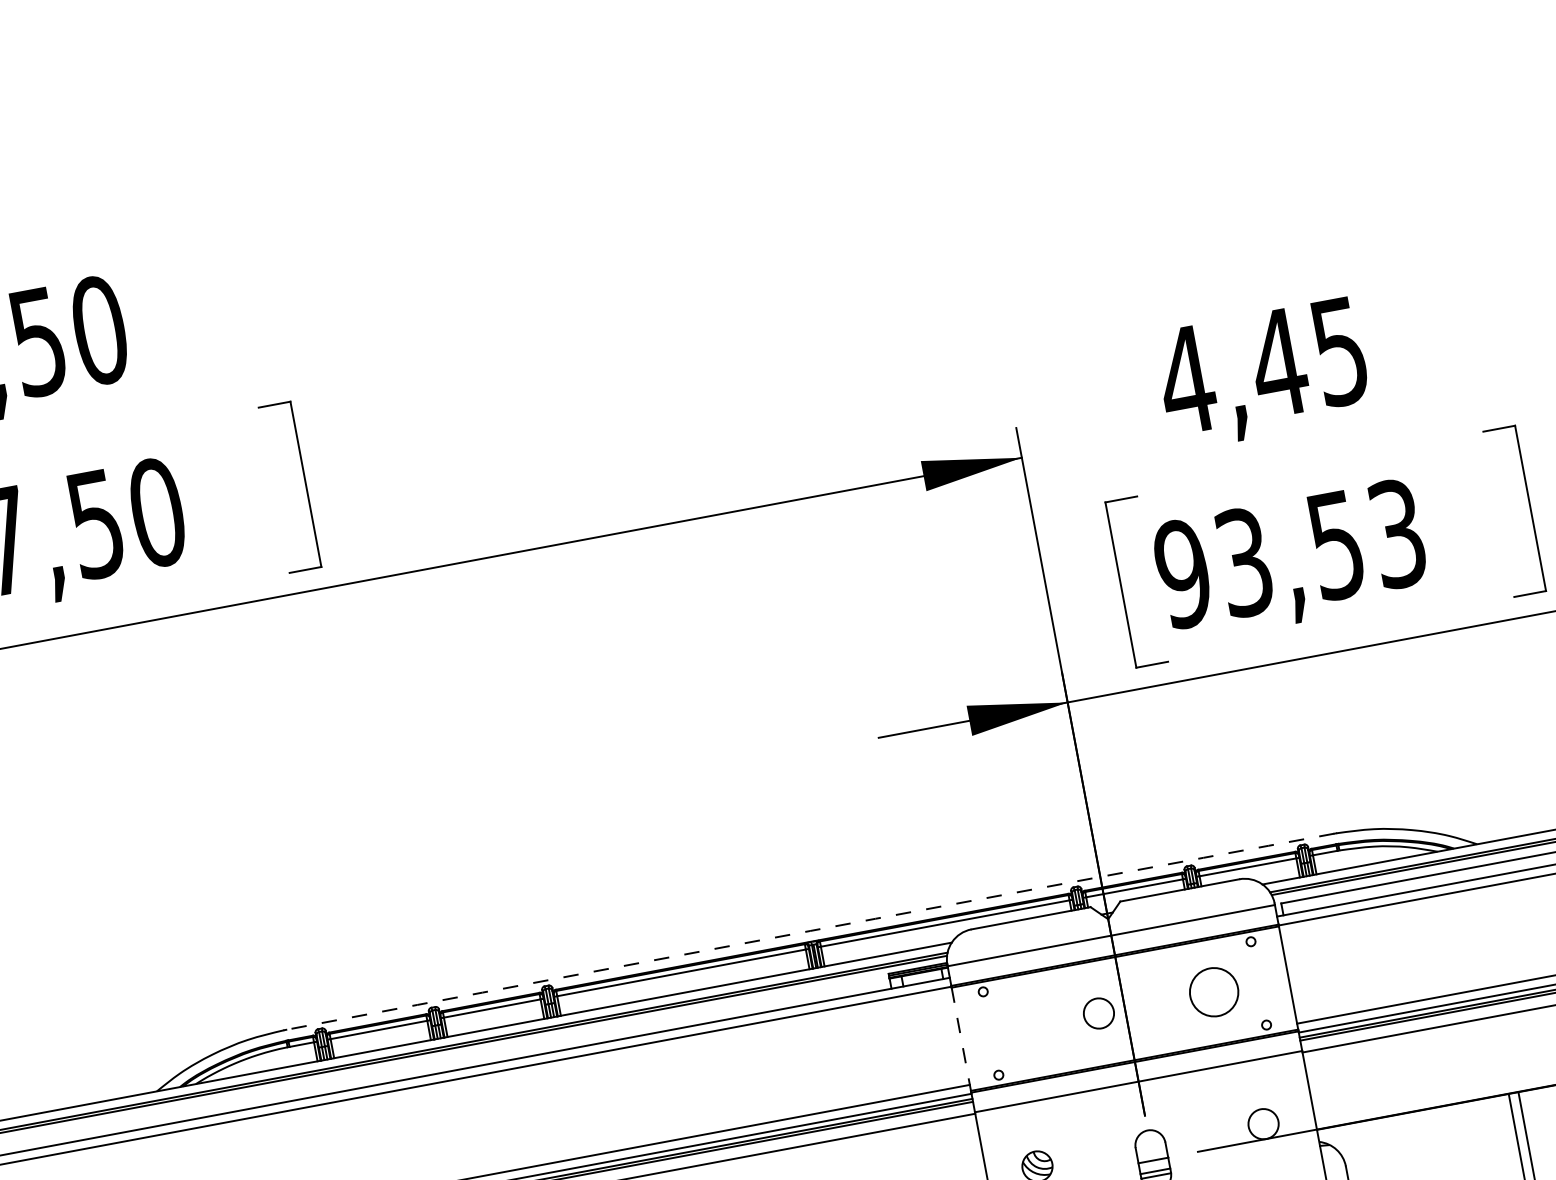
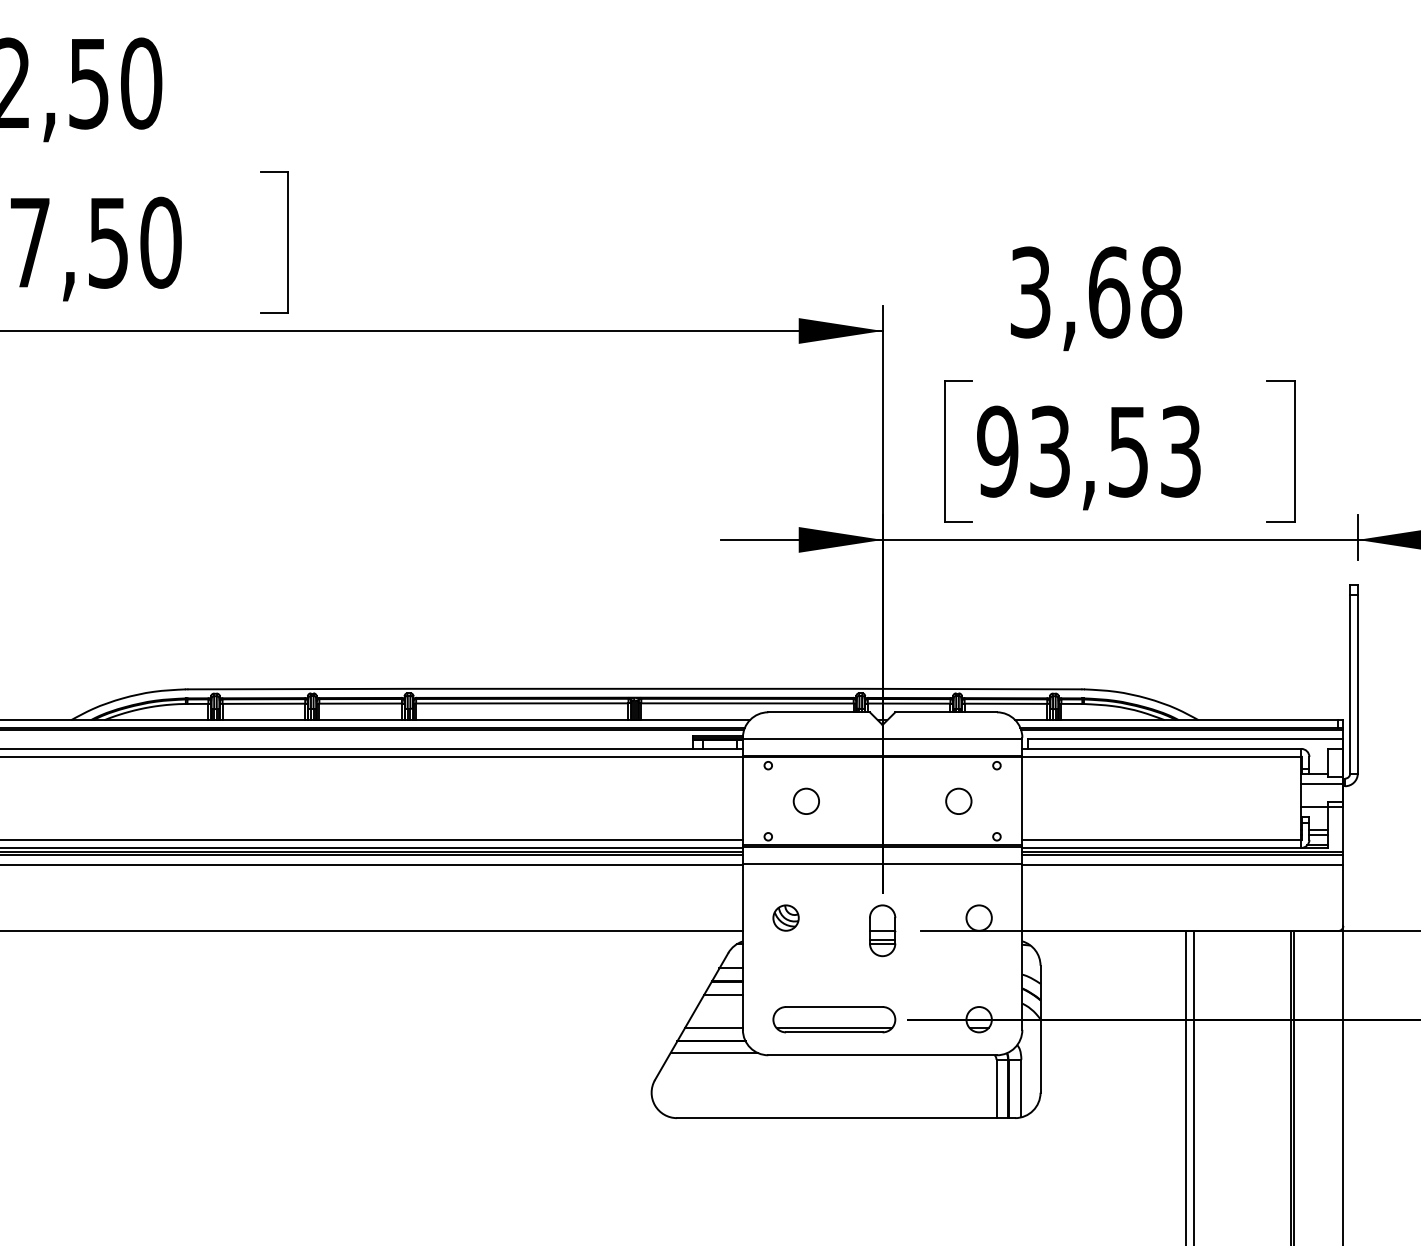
text: (1262, 366) -> (1095, 292), 4,45 -> 3,68
arc: (809, 930) -> (634, 688), dashed -> solid
circle: (1213, 990) -> (958, 800), size x0.62
circle: (1097, 1012) -> (805, 800), moved
line: (960, 1039) -> (742, 801), dashed -> solid

